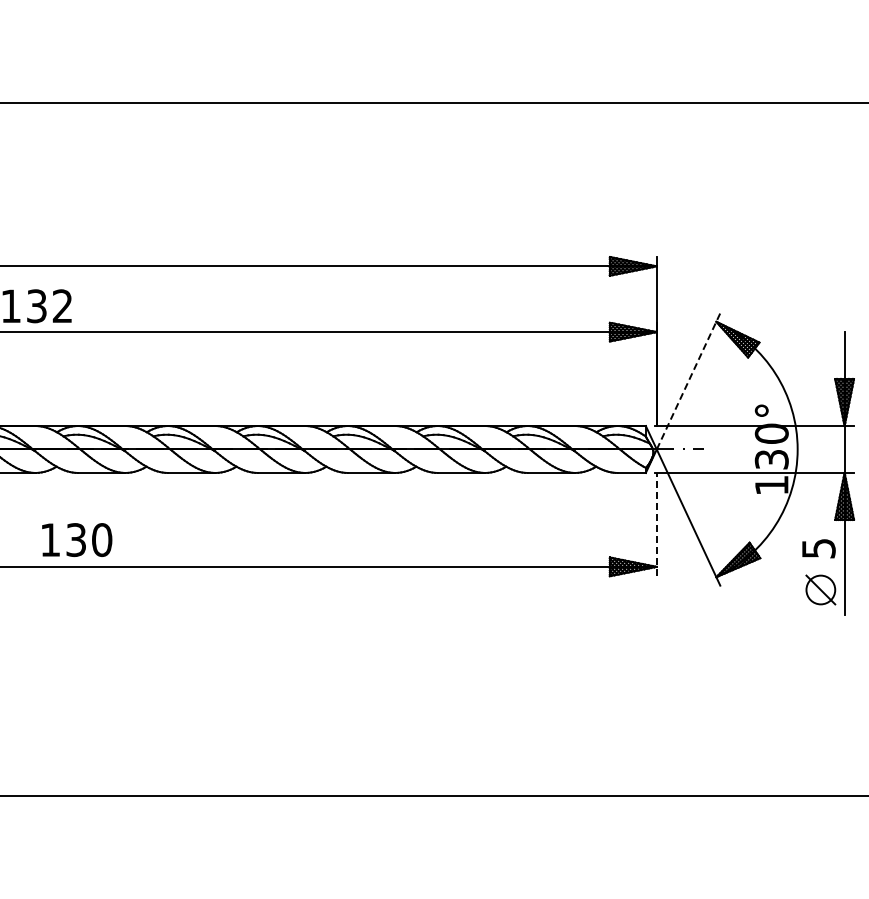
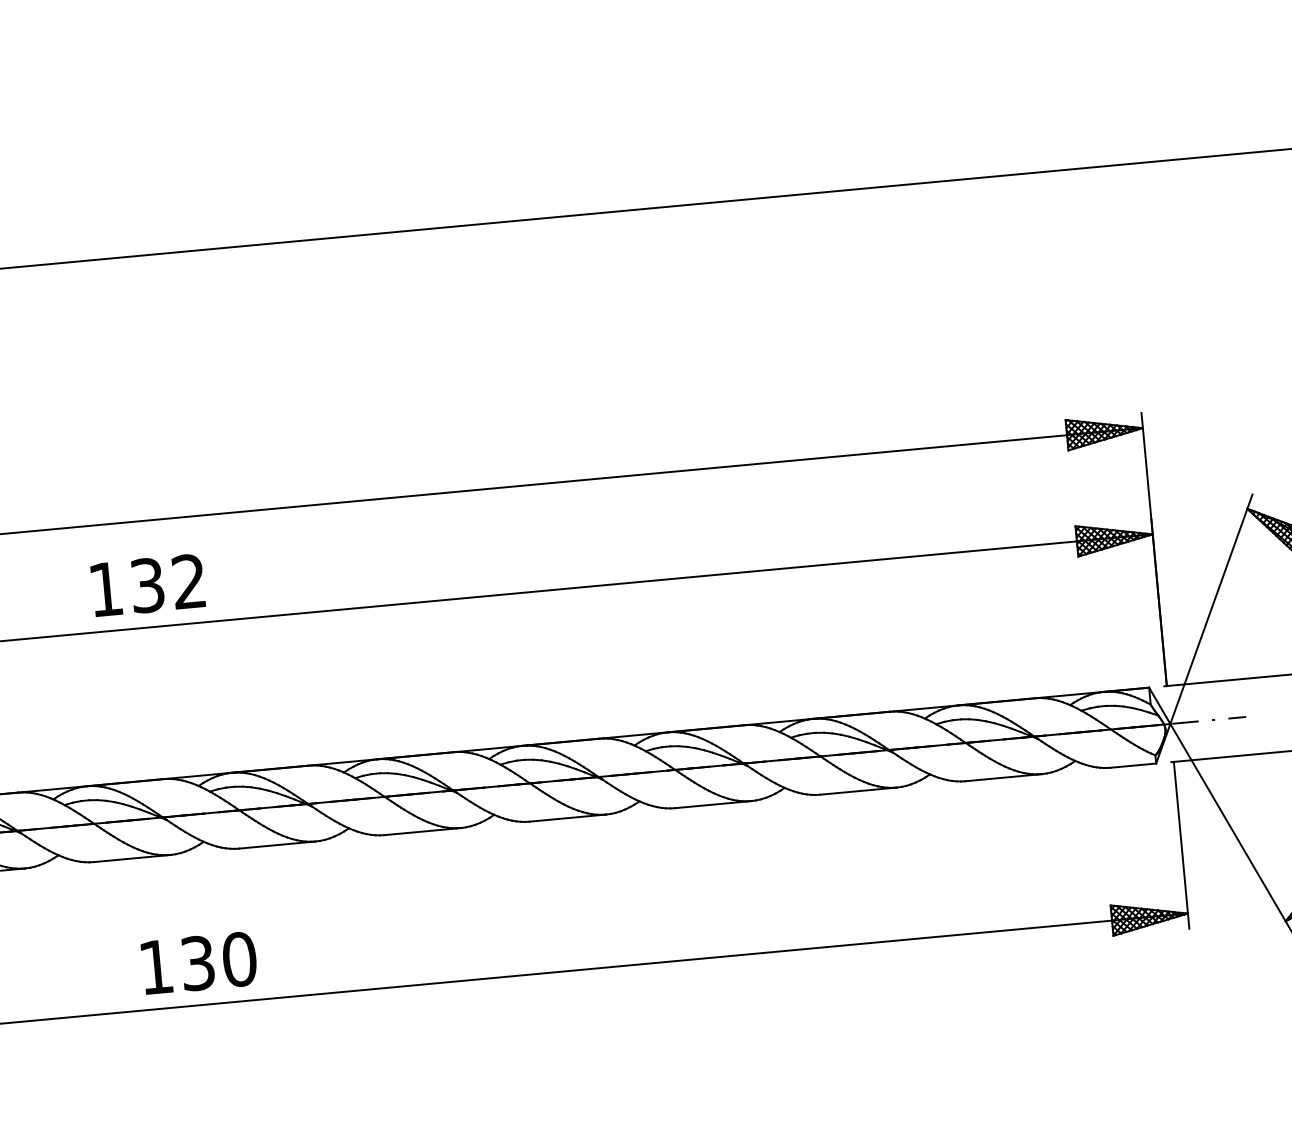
line: (688, 380) -> (1211, 607), dashed -> solid
line: (656, 524) -> (1181, 845), dashed -> solid
text: (77, 539) -> (199, 962), moved

